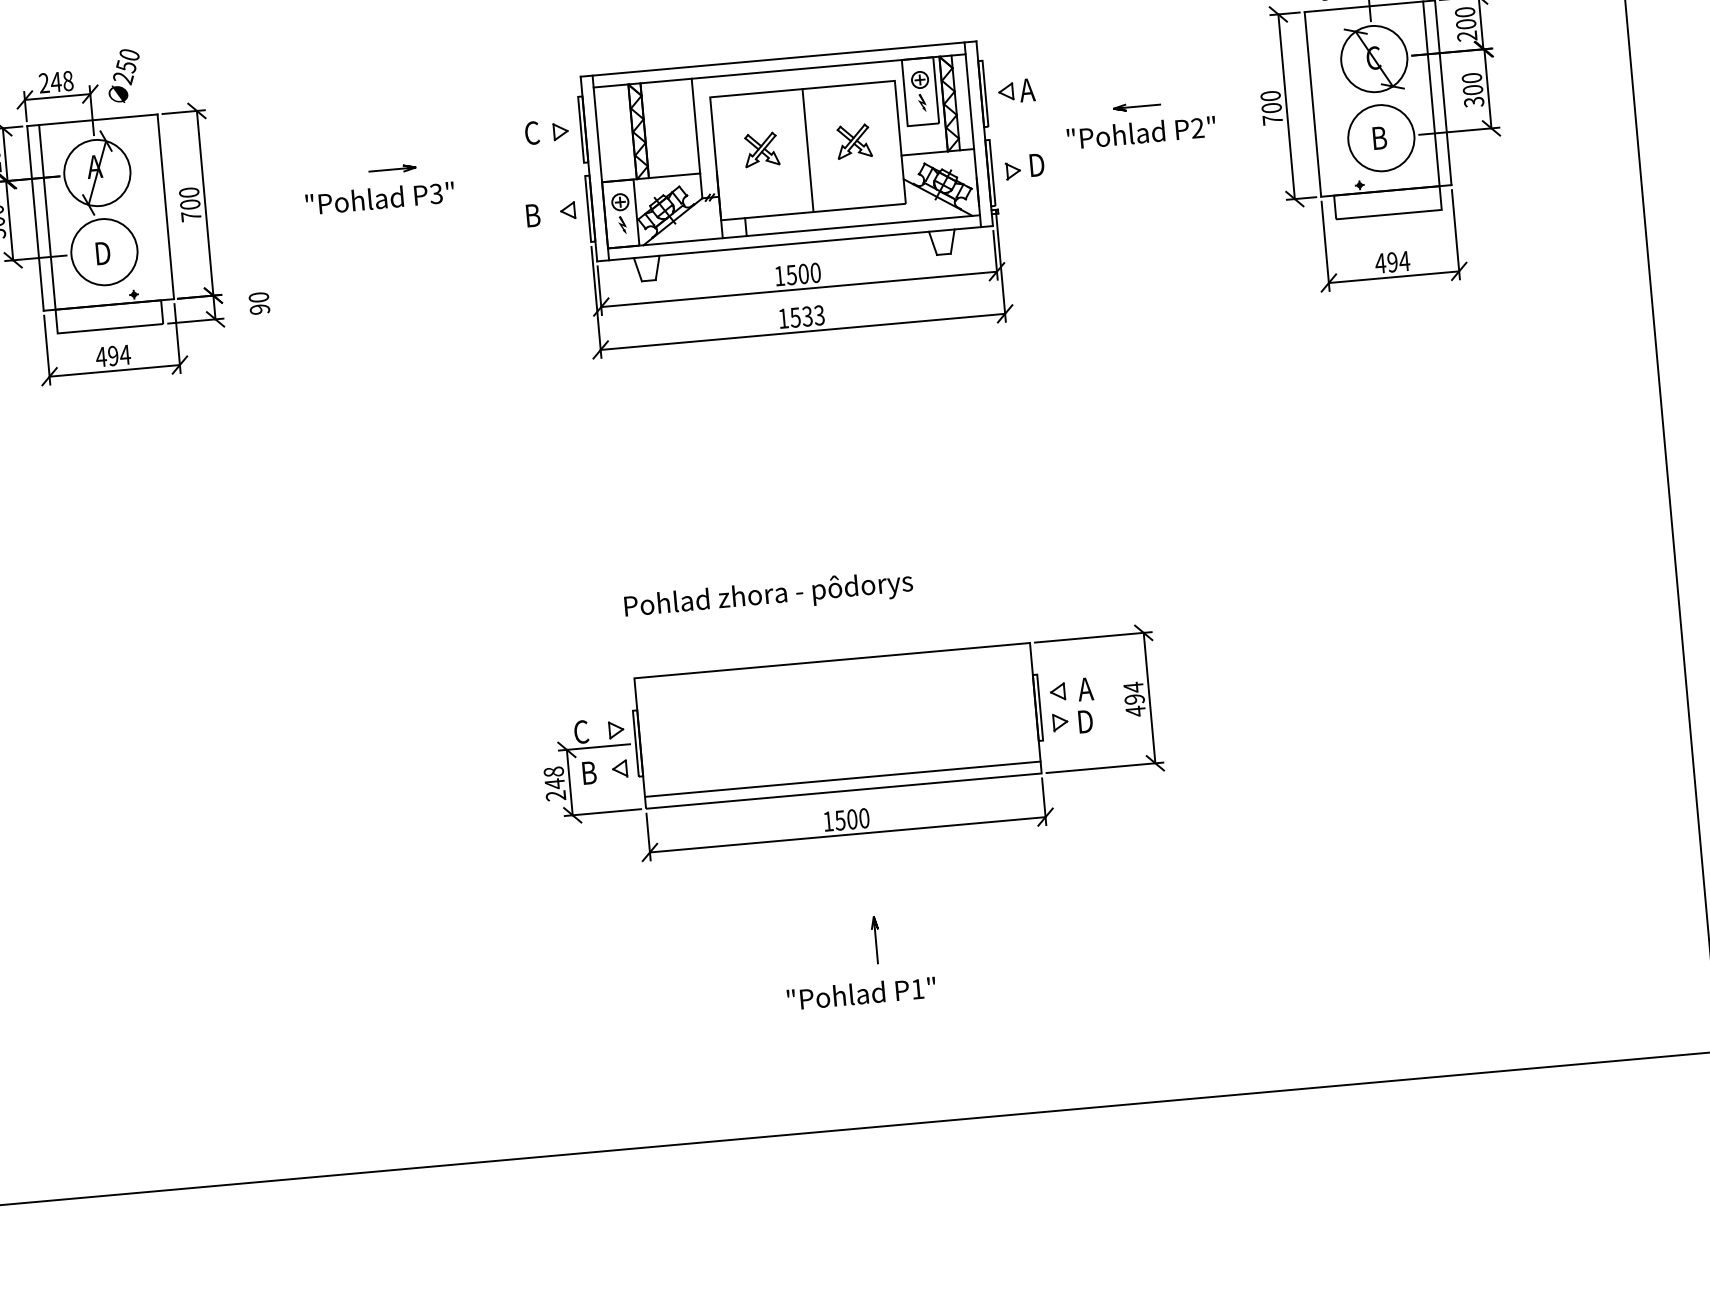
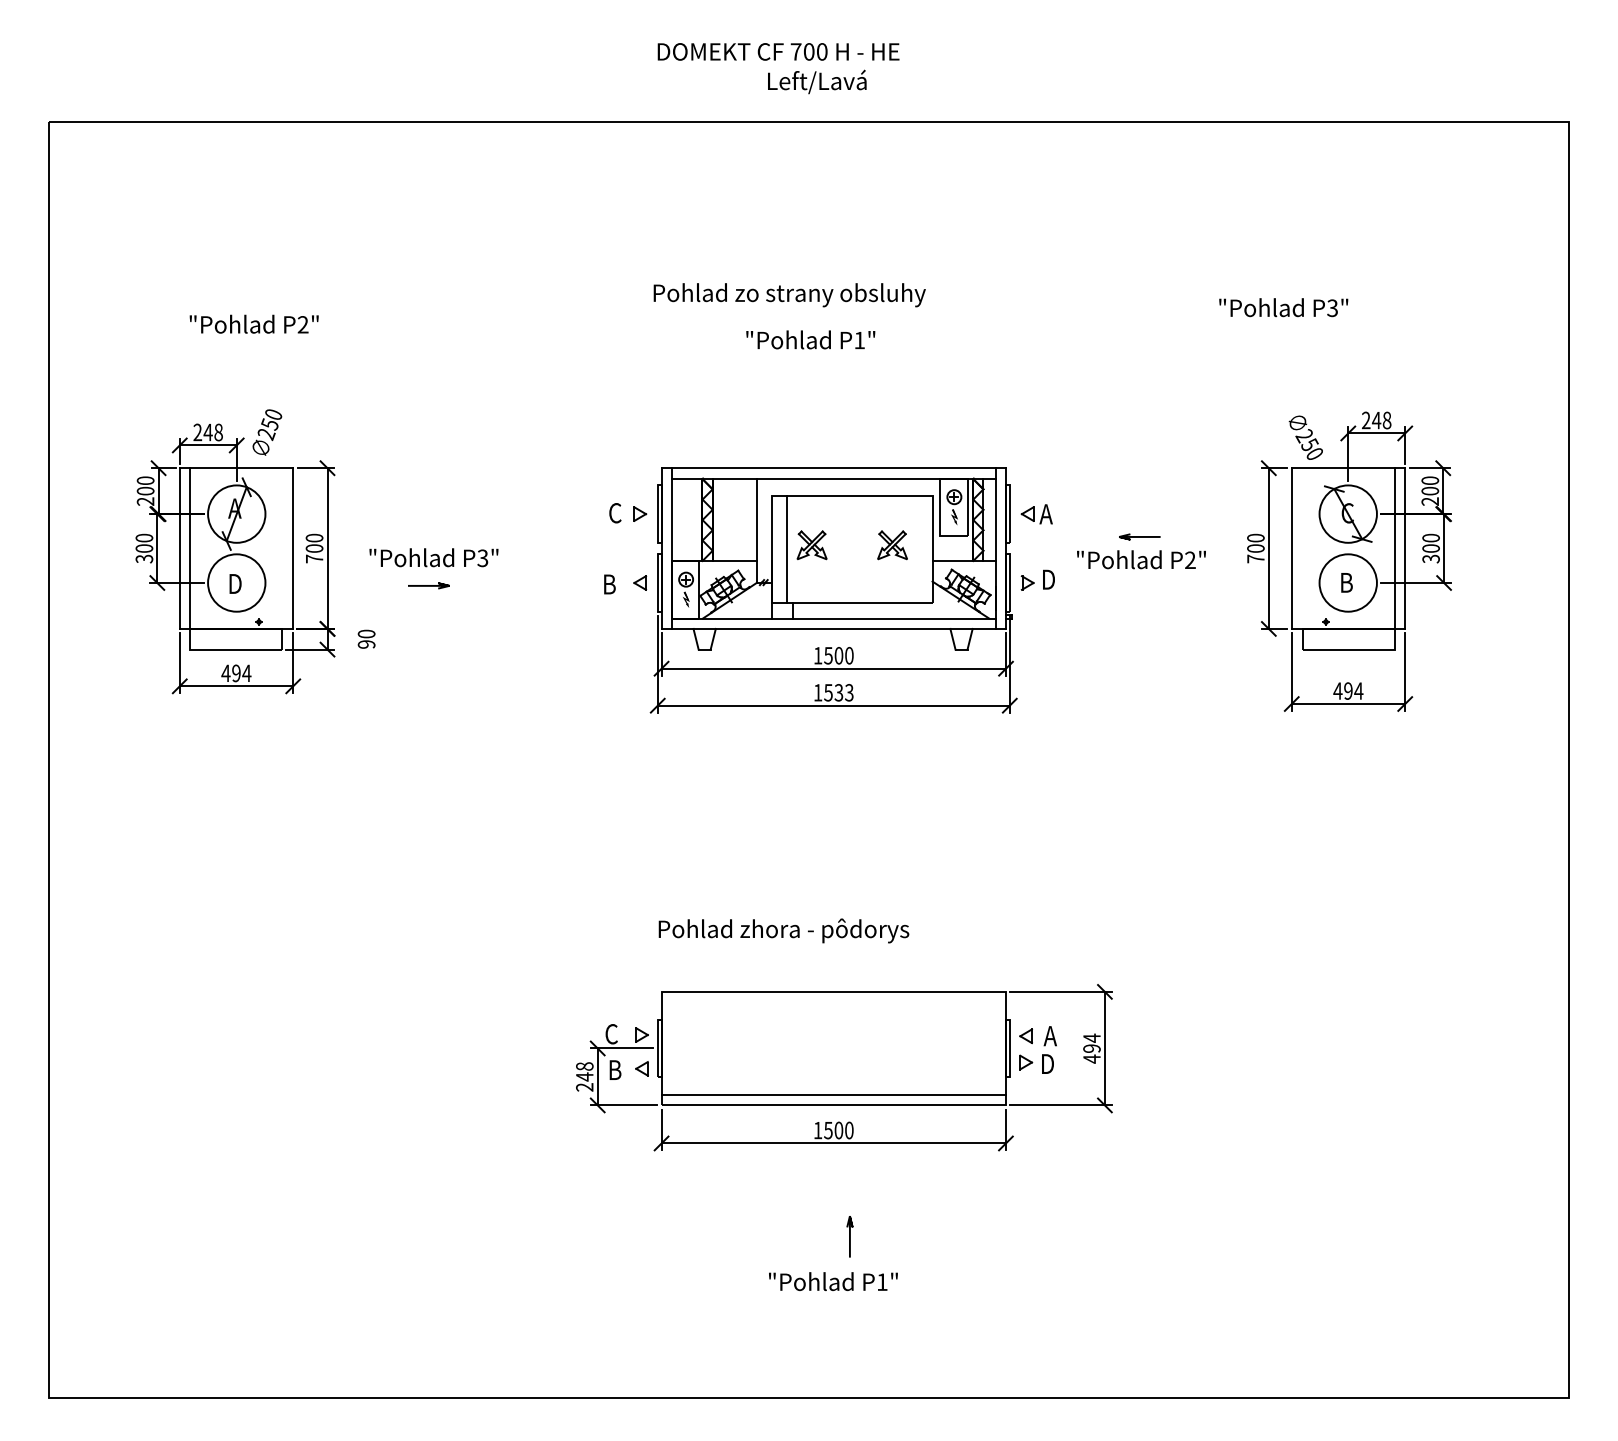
line: (808, 150) -> (787, 549), moved
line: (392, 169) -> (428, 585), moved
text: (379, 198) -> (433, 557), moved

